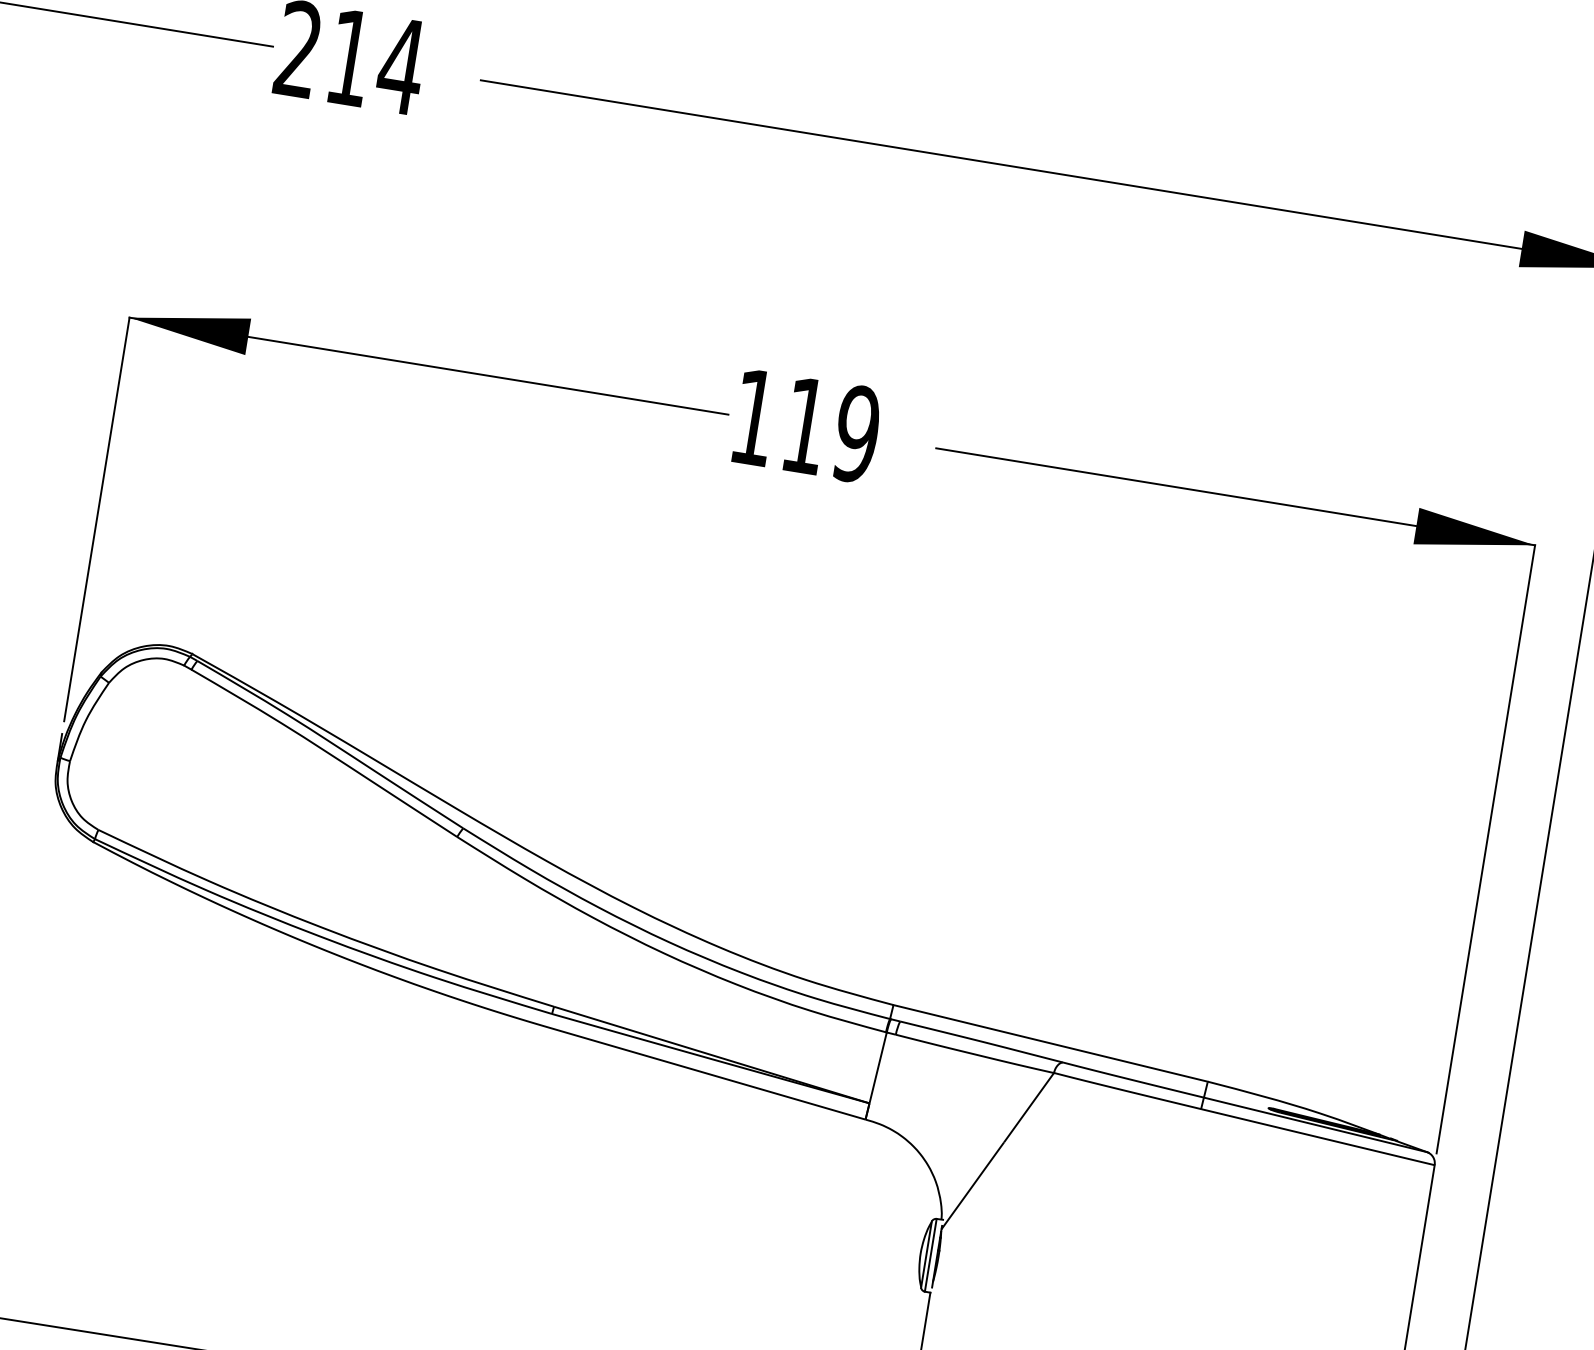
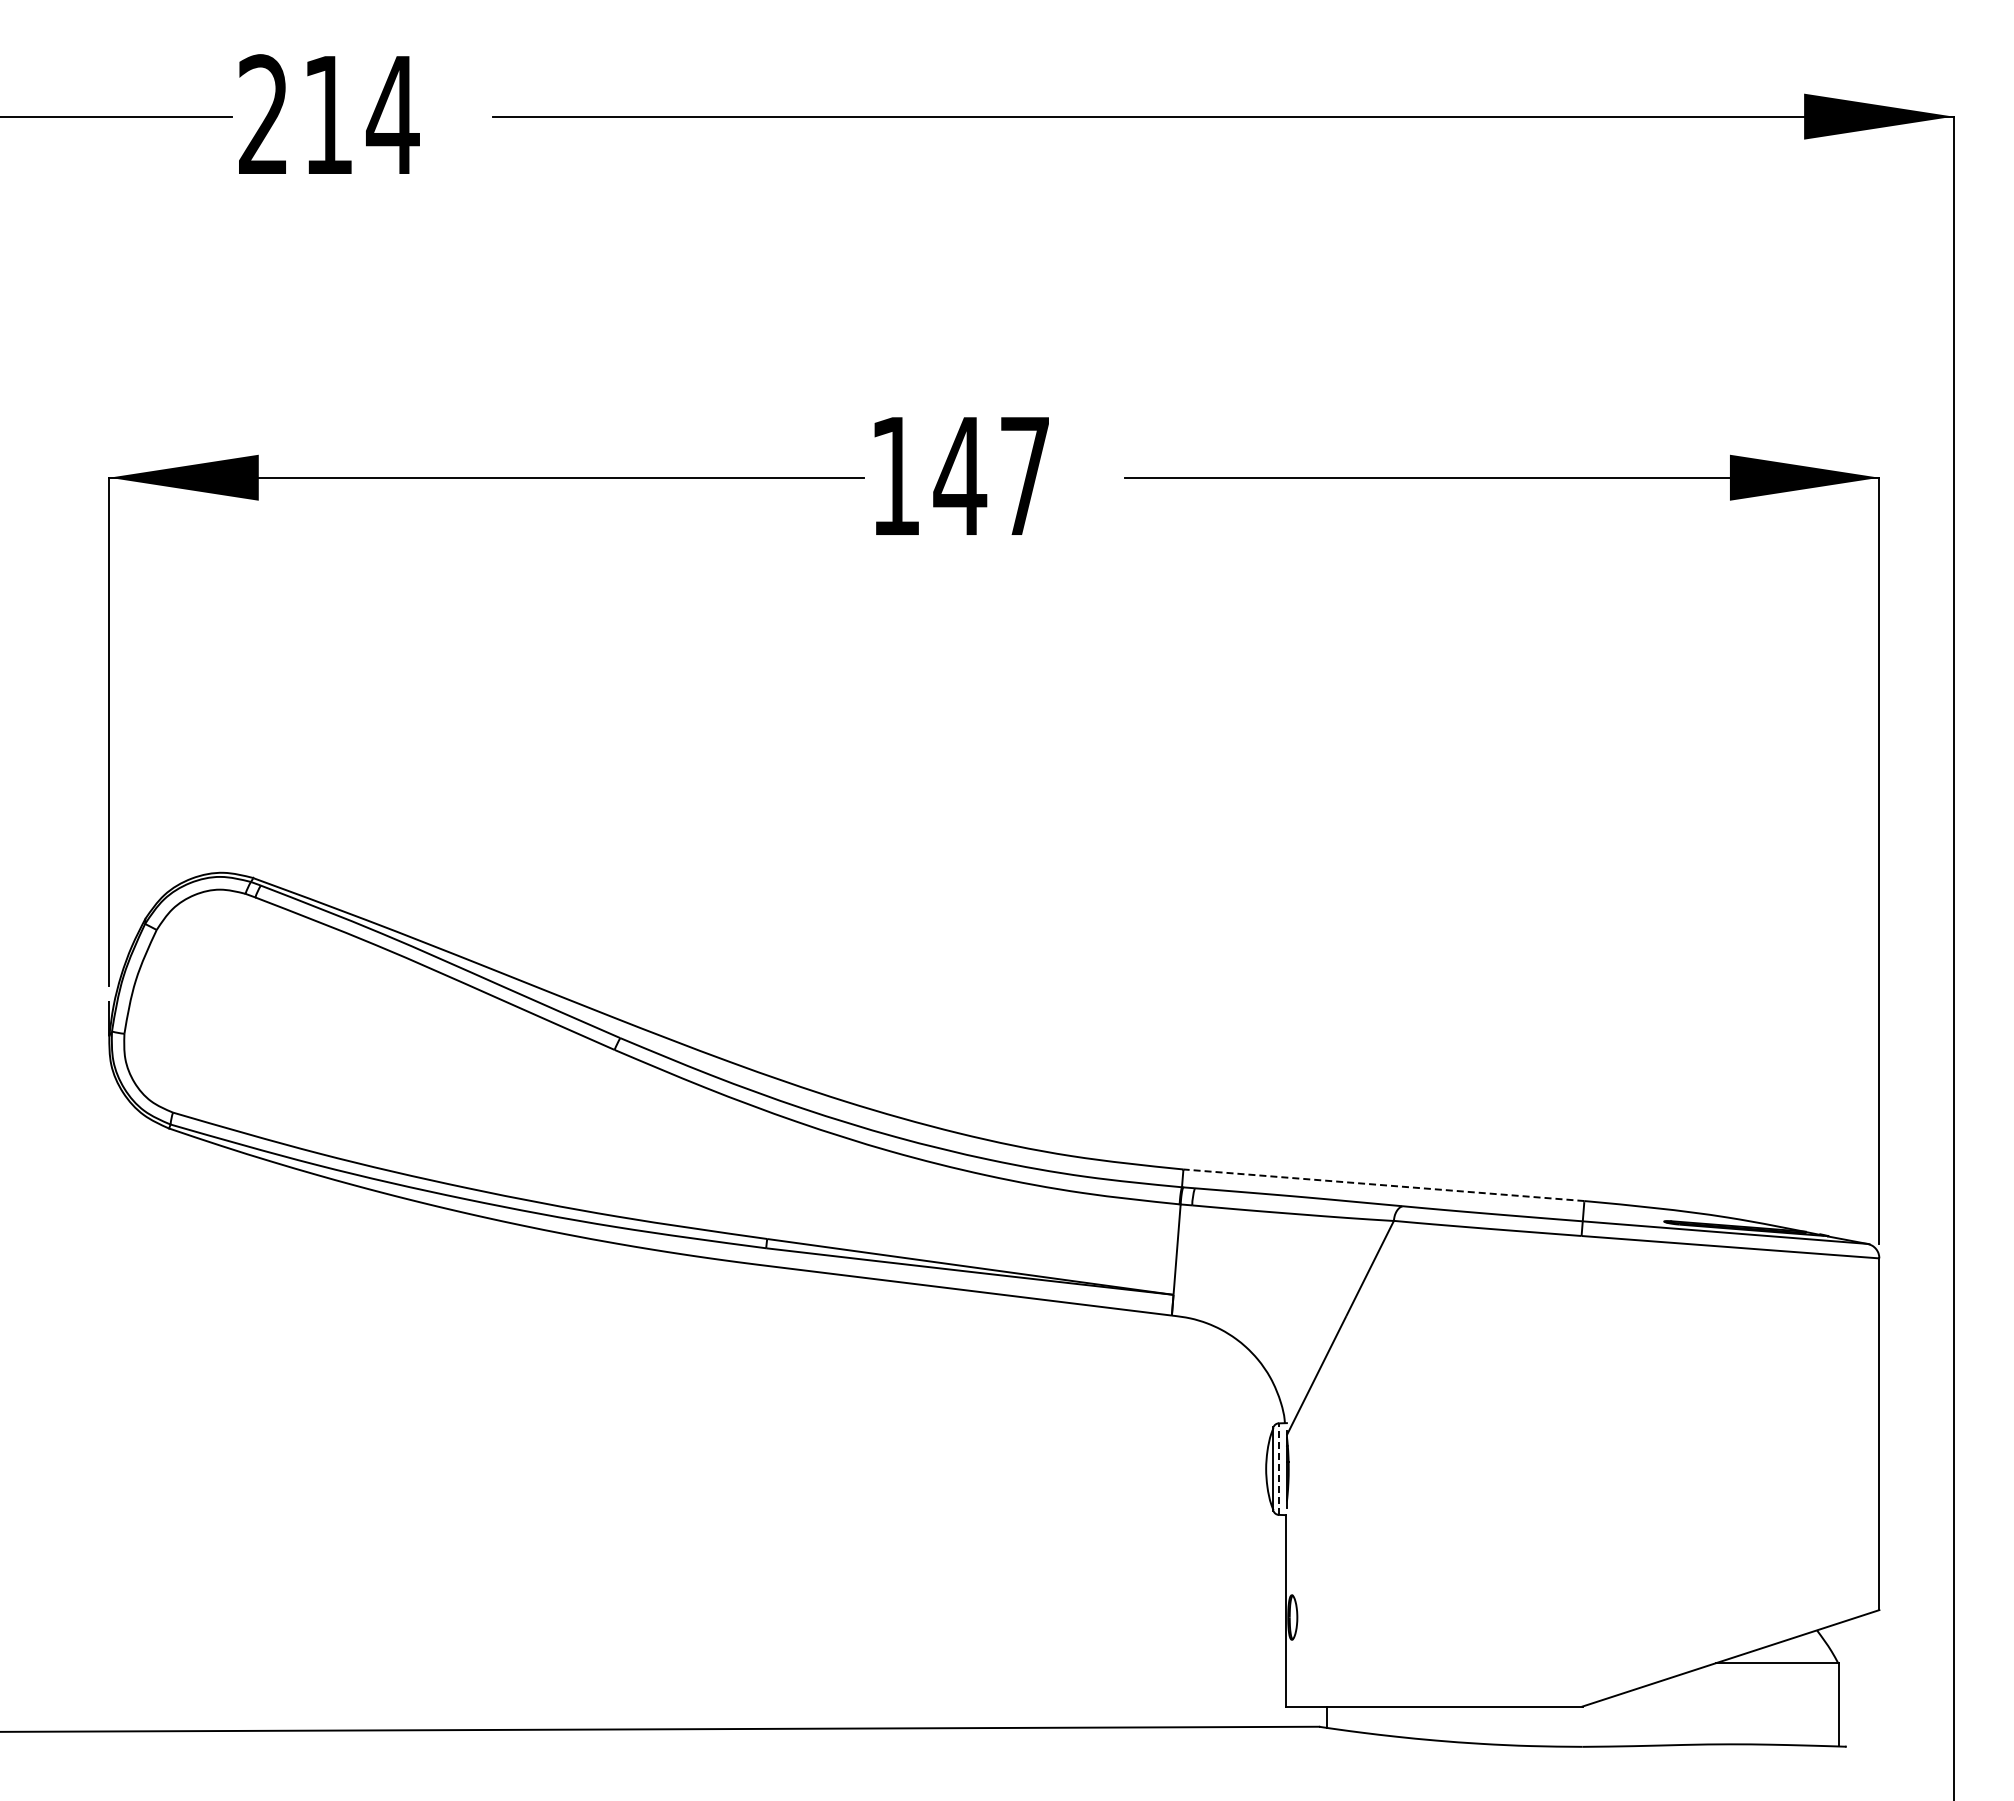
text: (830, 430) -> (991, 476), 119 -> 147
line: (1050, 1043) -> (1383, 1185), solid -> dashed
line: (930, 1255) -> (1278, 1469), solid -> dashed

